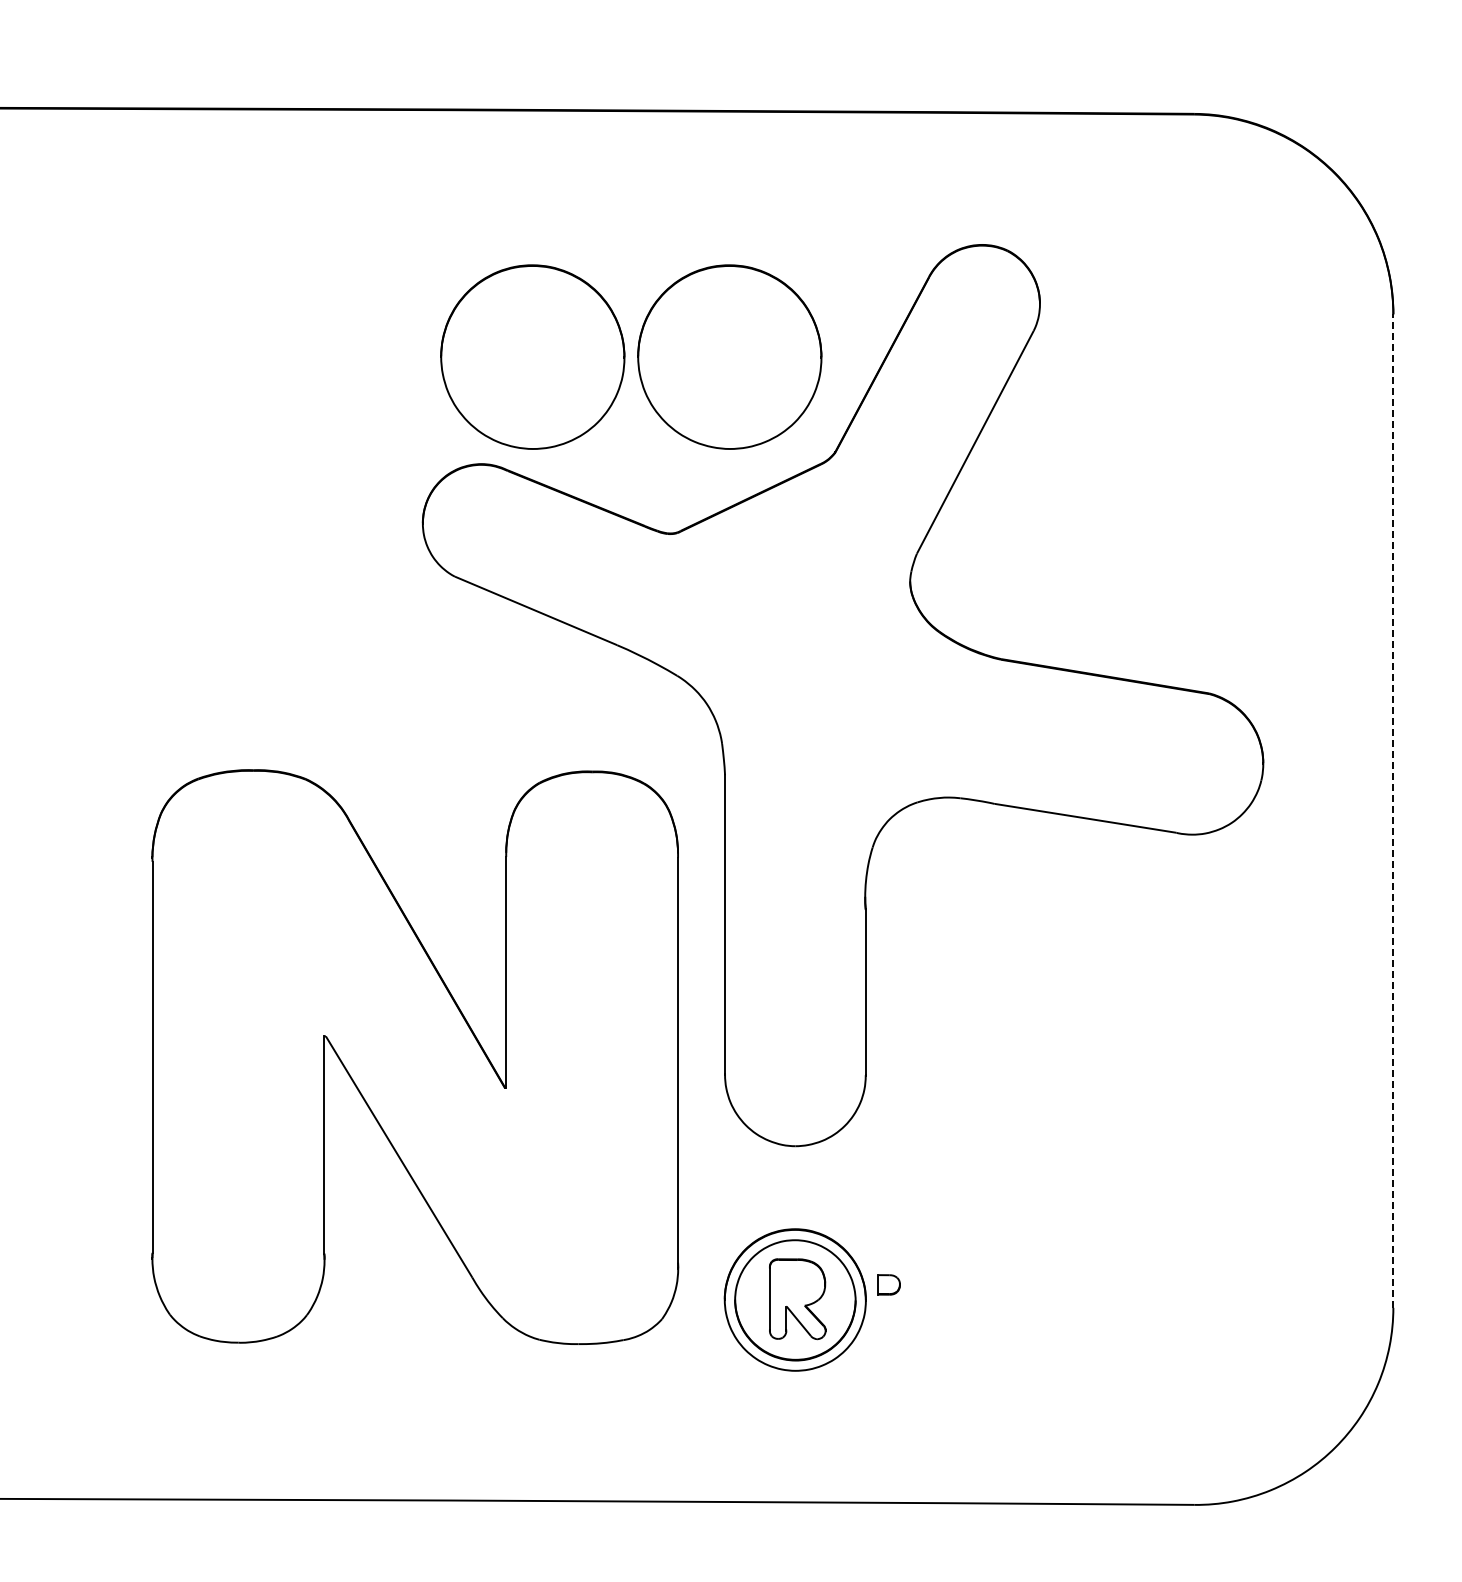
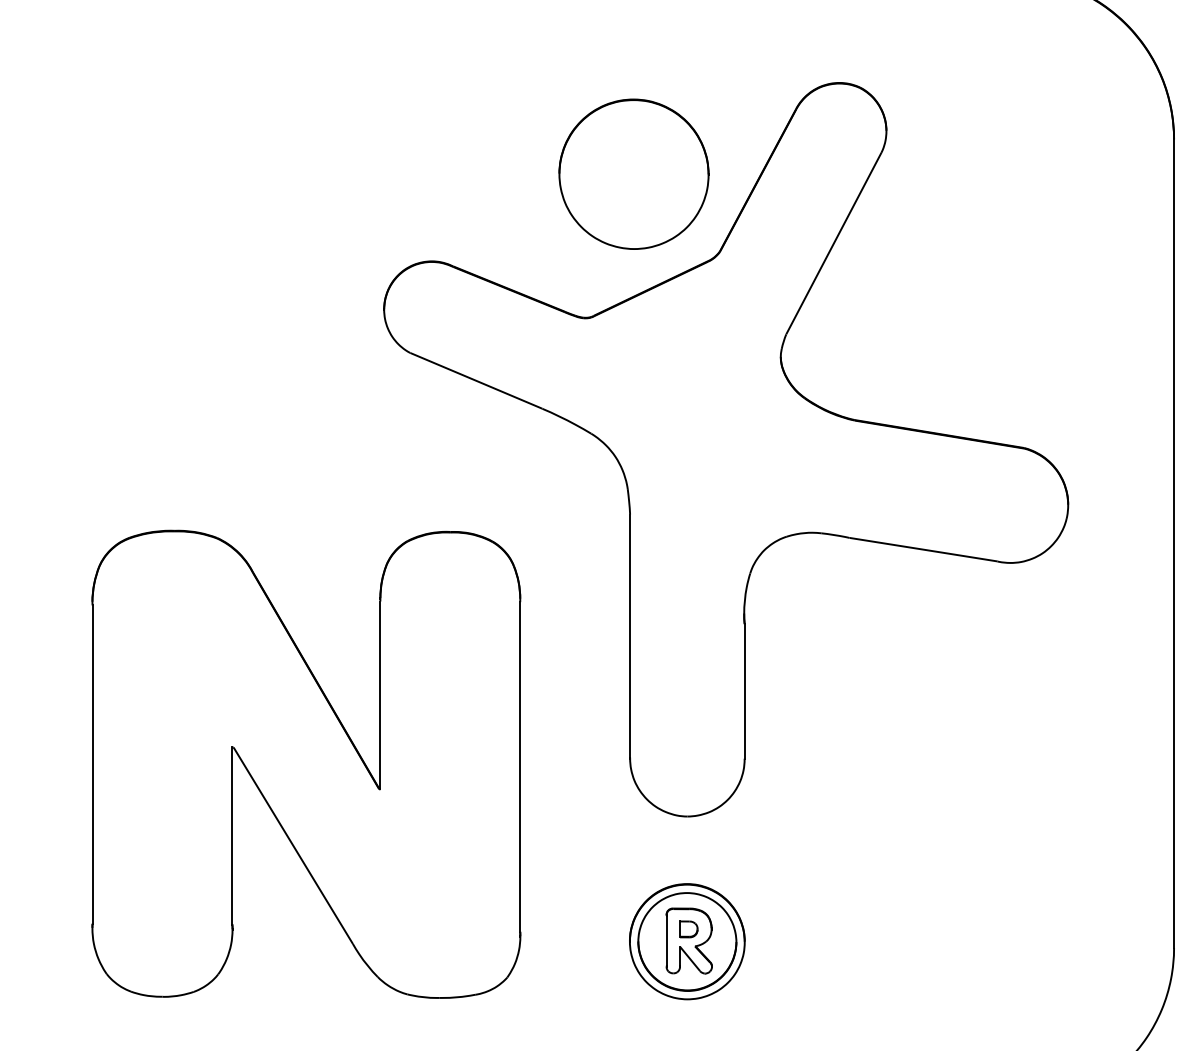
part: (532, 356) -> (473, 173), removed
line: (1393, 810) -> (1174, 543), dashed -> solid
part: (415, 1056) -> (306, 763), moved
part: (888, 1284) -> (688, 929), moved

